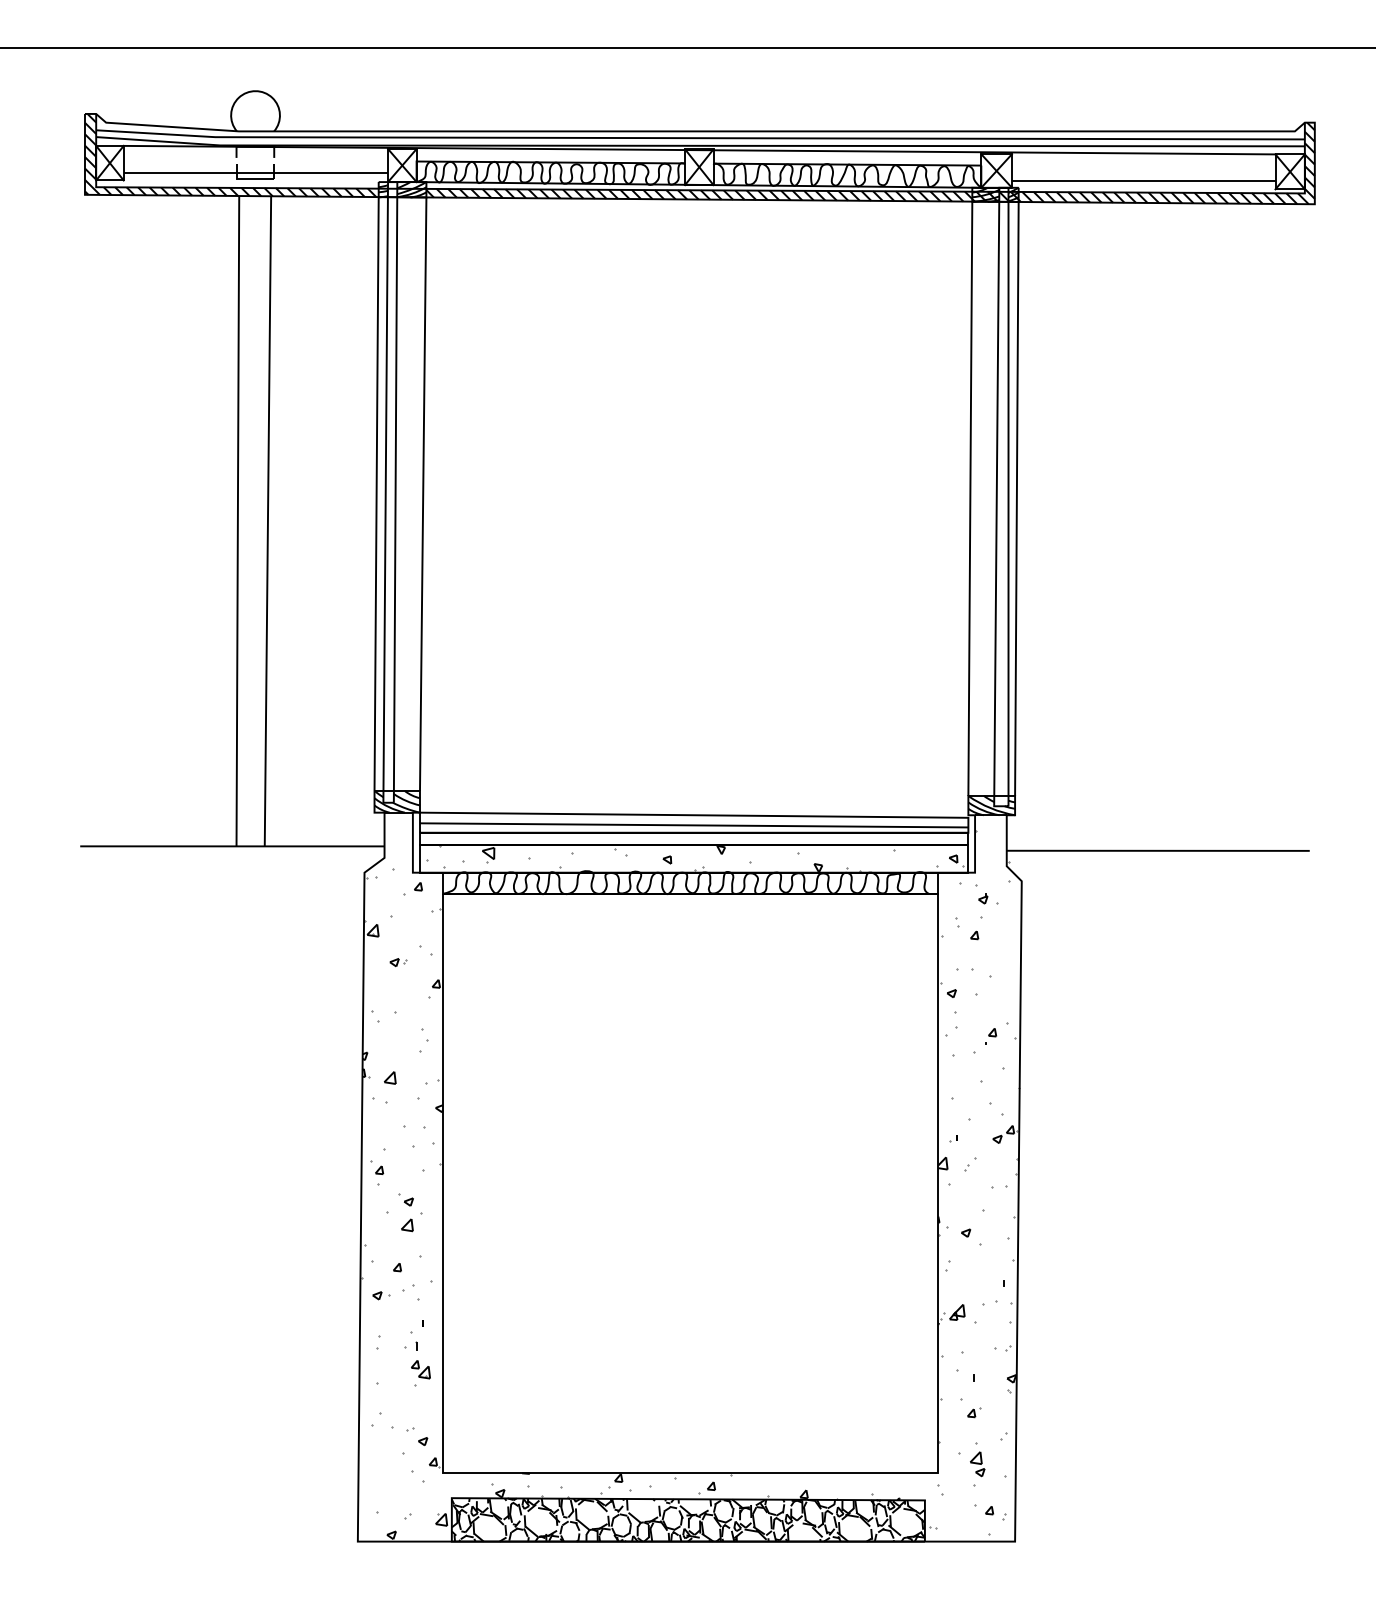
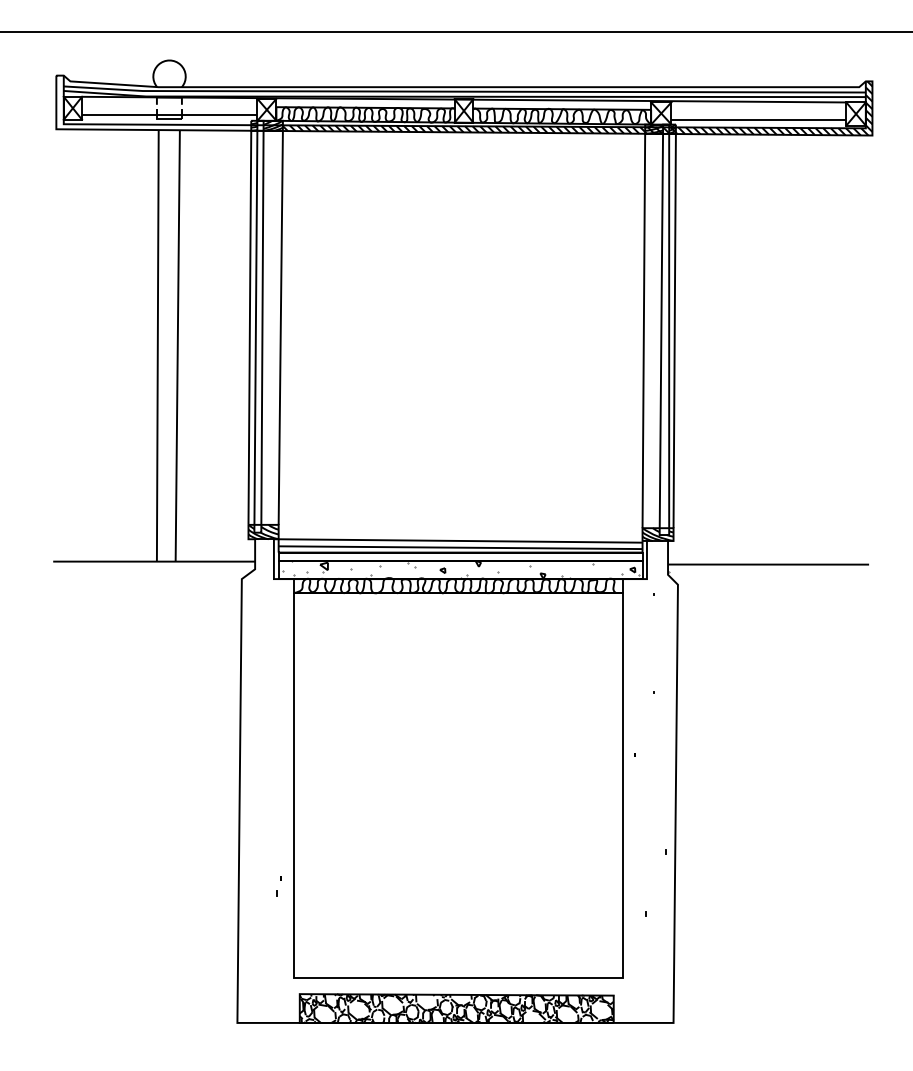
hatch: (229, 154) -> (152, 102), removed
hatch: (691, 1185) -> (458, 786), removed

